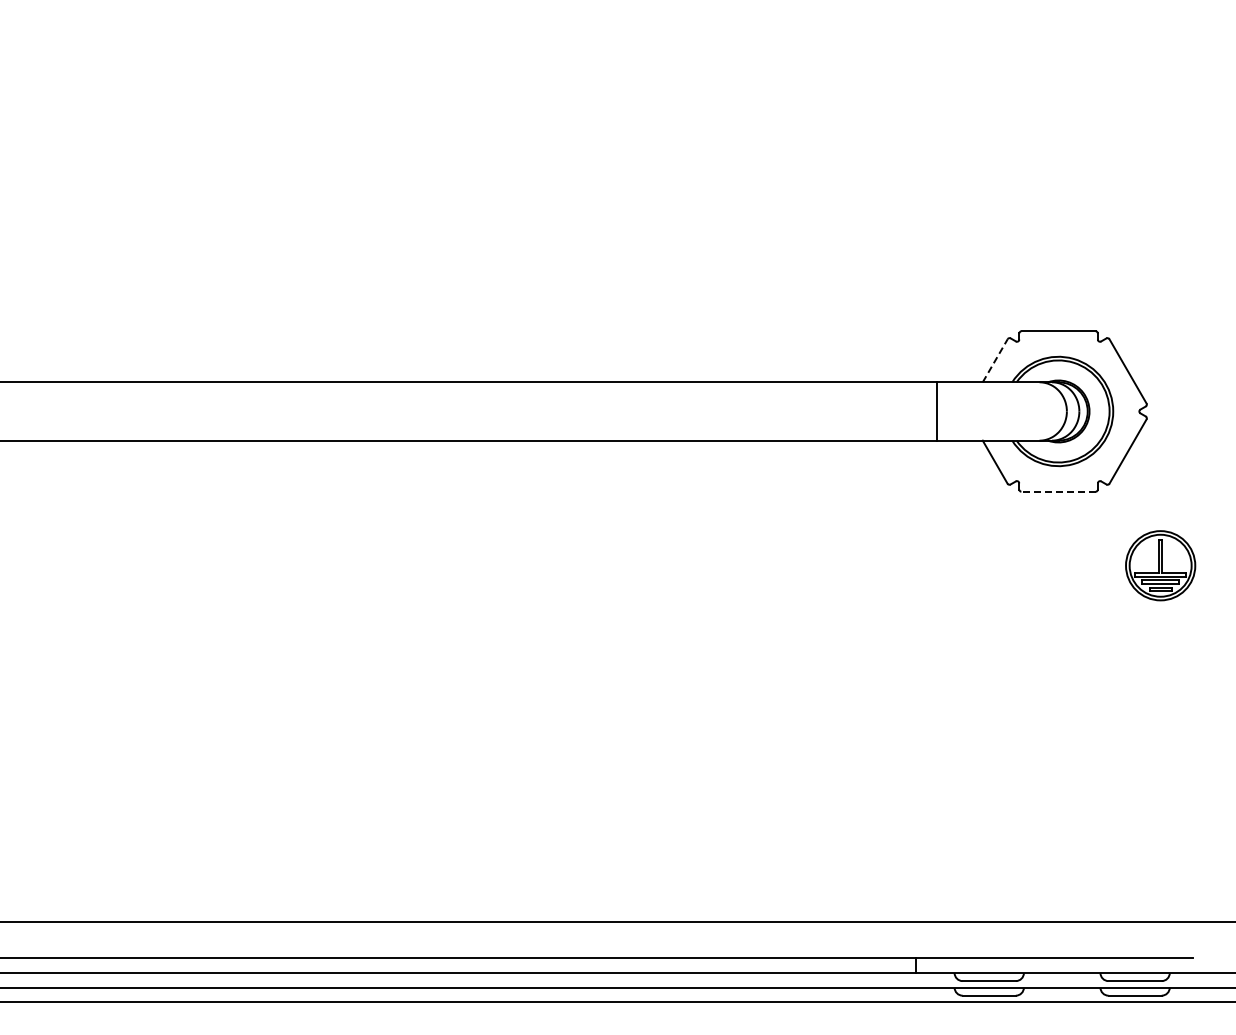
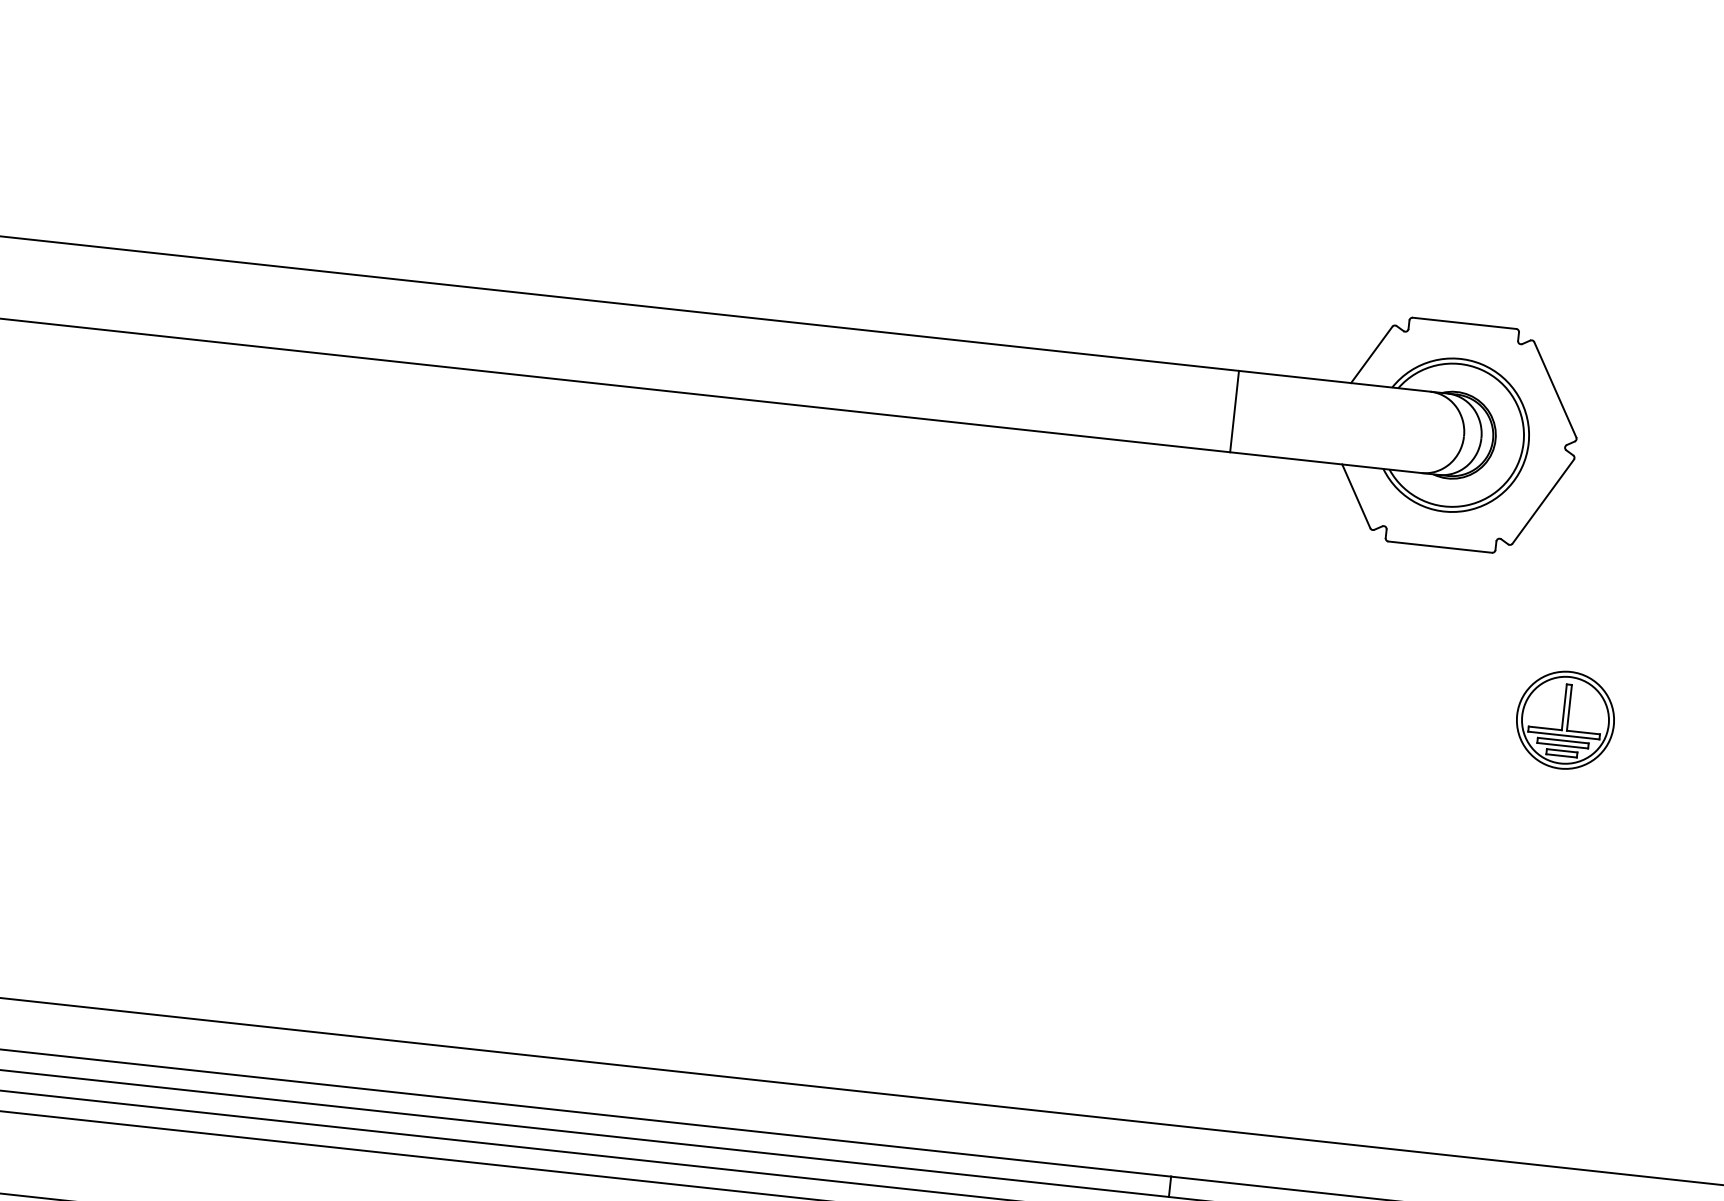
line: (995, 360) -> (1372, 354), dashed -> solid
line: (937, 411) -> (1234, 411), moved
line: (1058, 491) -> (1440, 546), dashed -> solid
part: (1160, 565) -> (1565, 719), moved

